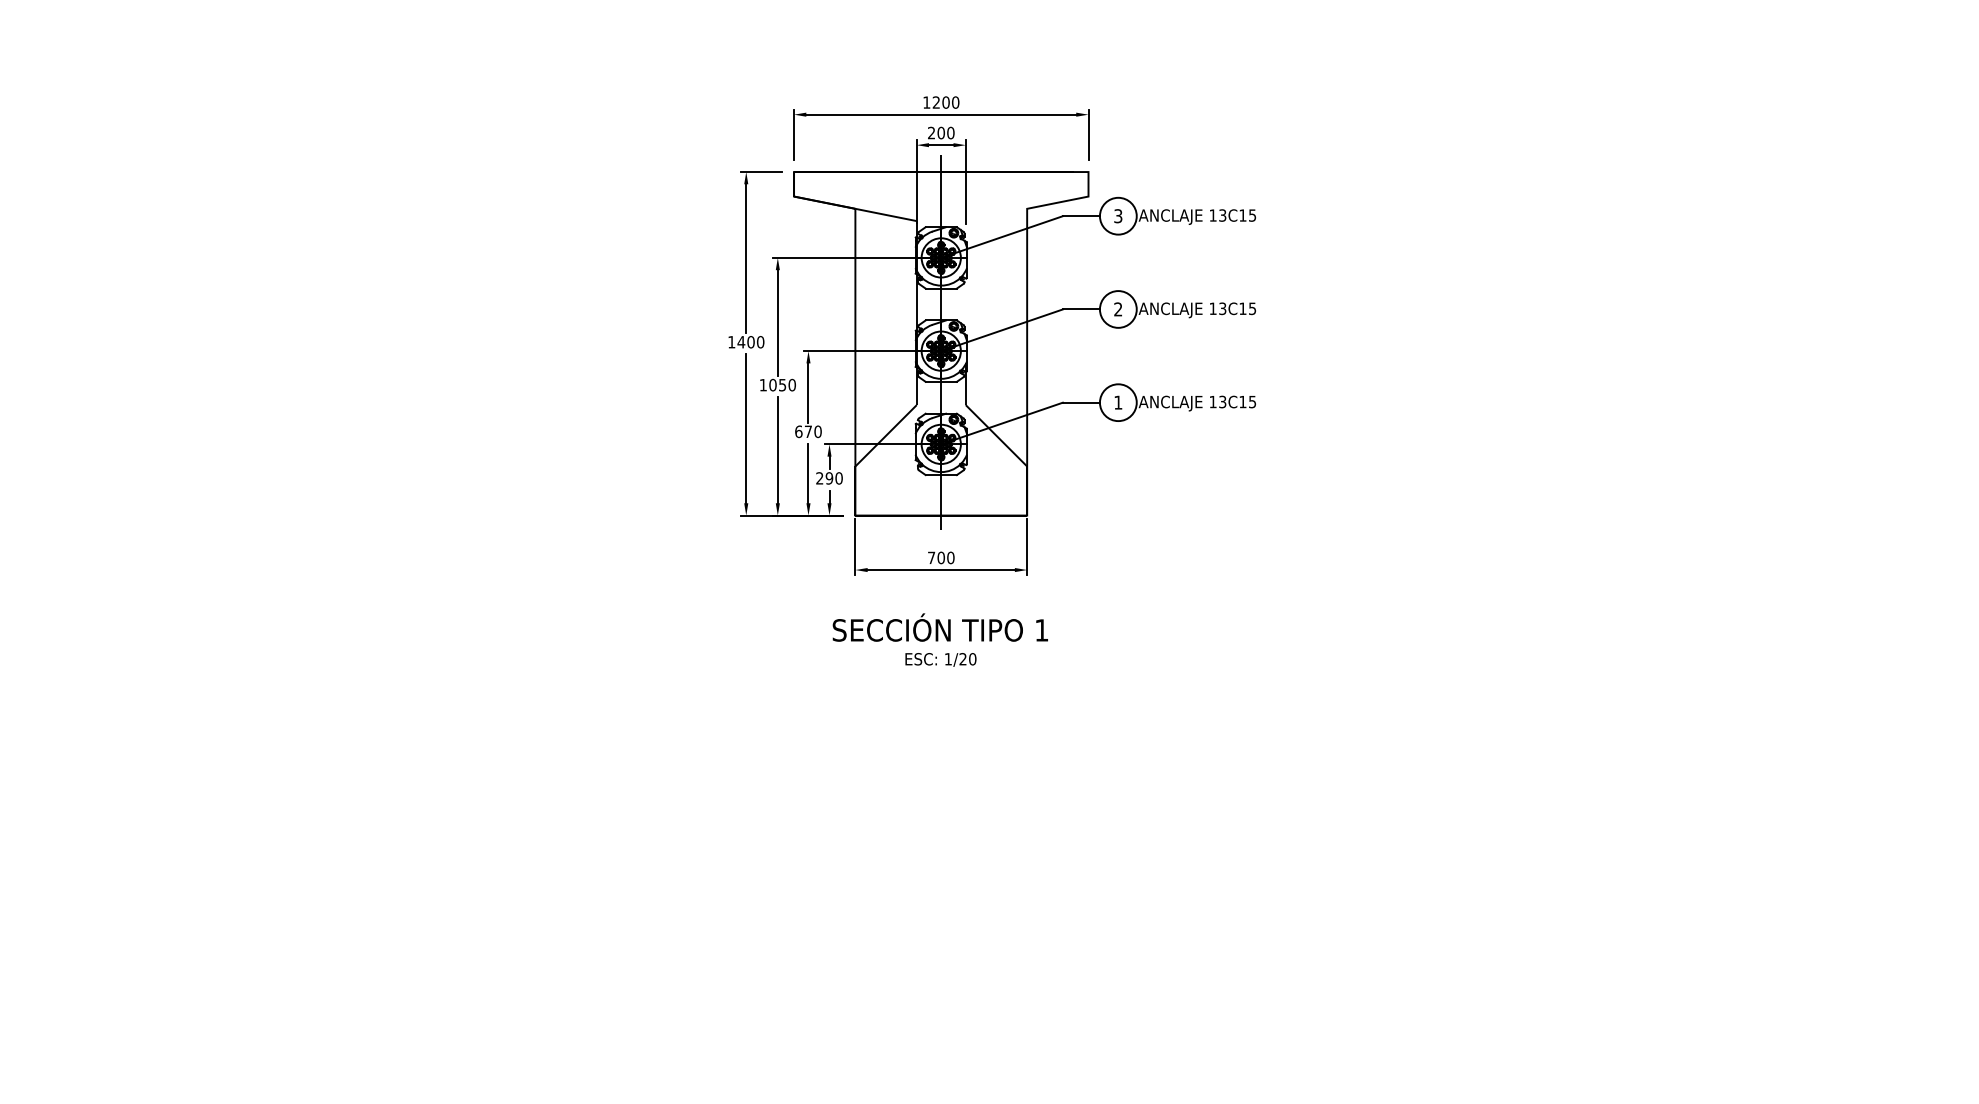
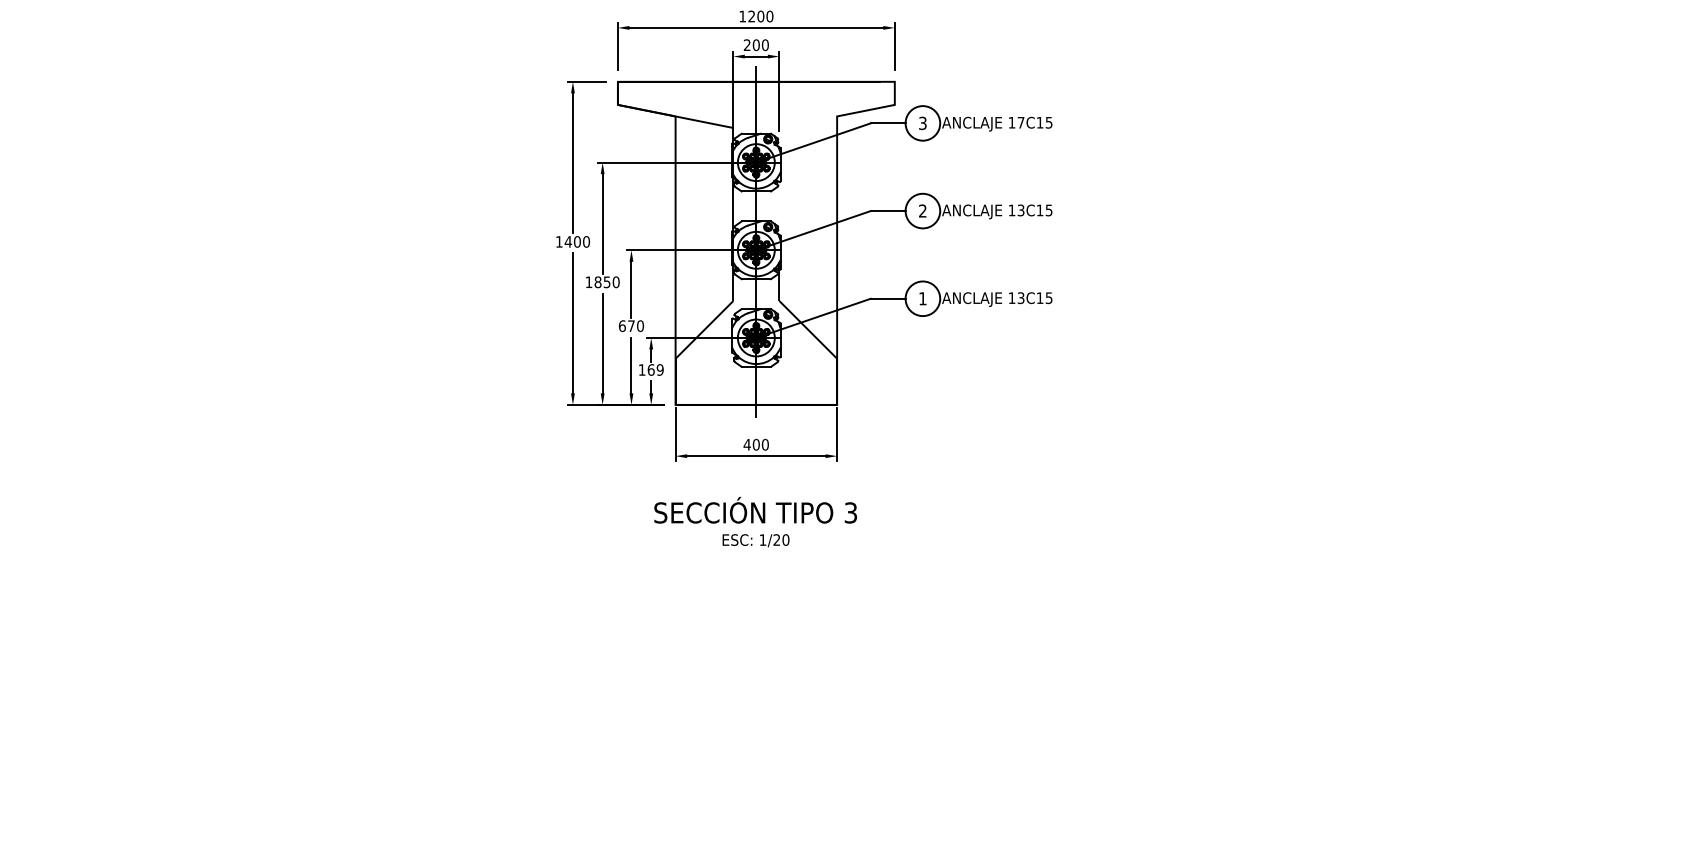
text: (1222, 215) -> (1020, 122), 13C15 -> 17C15
text: (772, 385) -> (597, 282), 1050 -> 1850
text: (829, 478) -> (651, 370), 290 -> 169
text: (931, 557) -> (747, 444), 700 -> 400
text: (1041, 630) -> (850, 513), 1 -> 3

